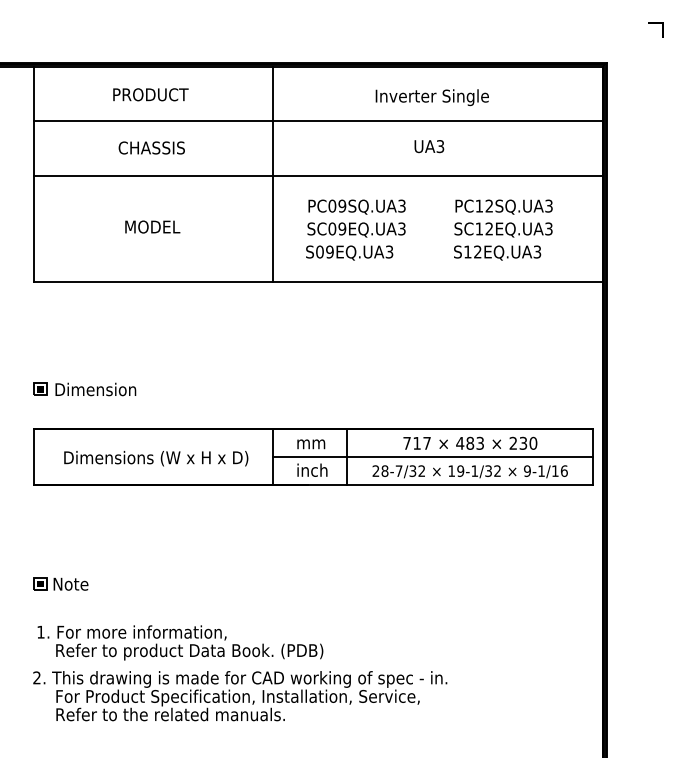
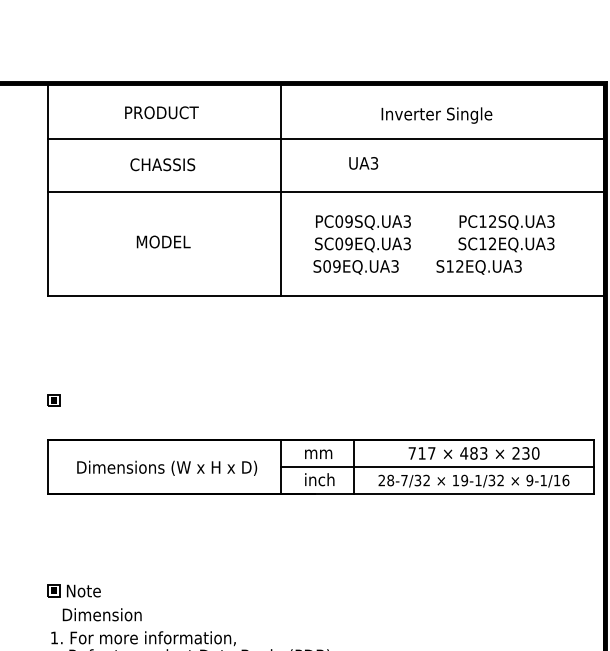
text: (429, 146) -> (363, 163), moved
text: (497, 252) -> (479, 266), moved
text: (95, 389) -> (101, 614), moved

